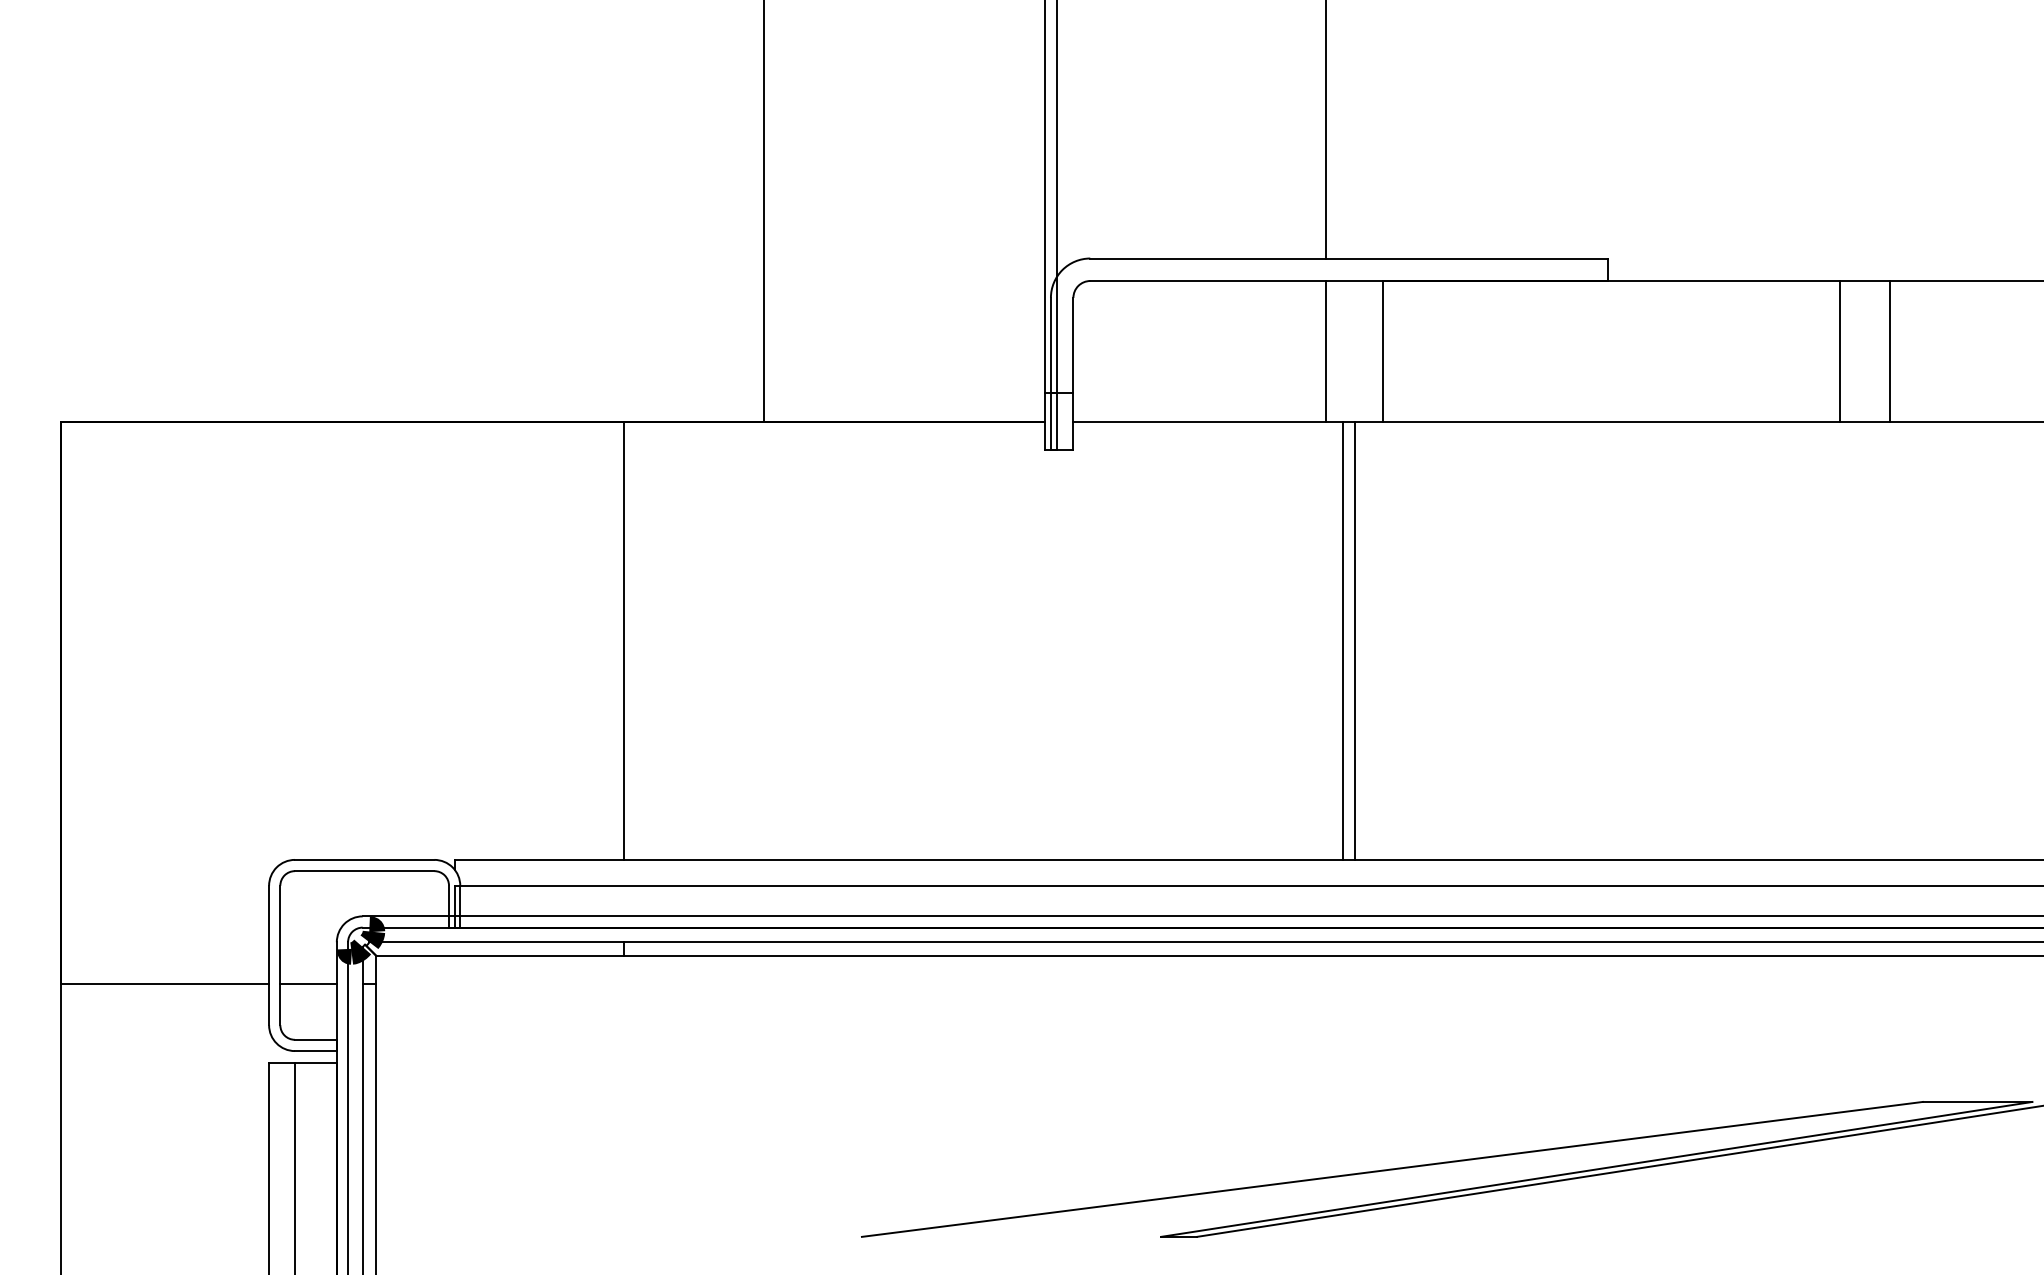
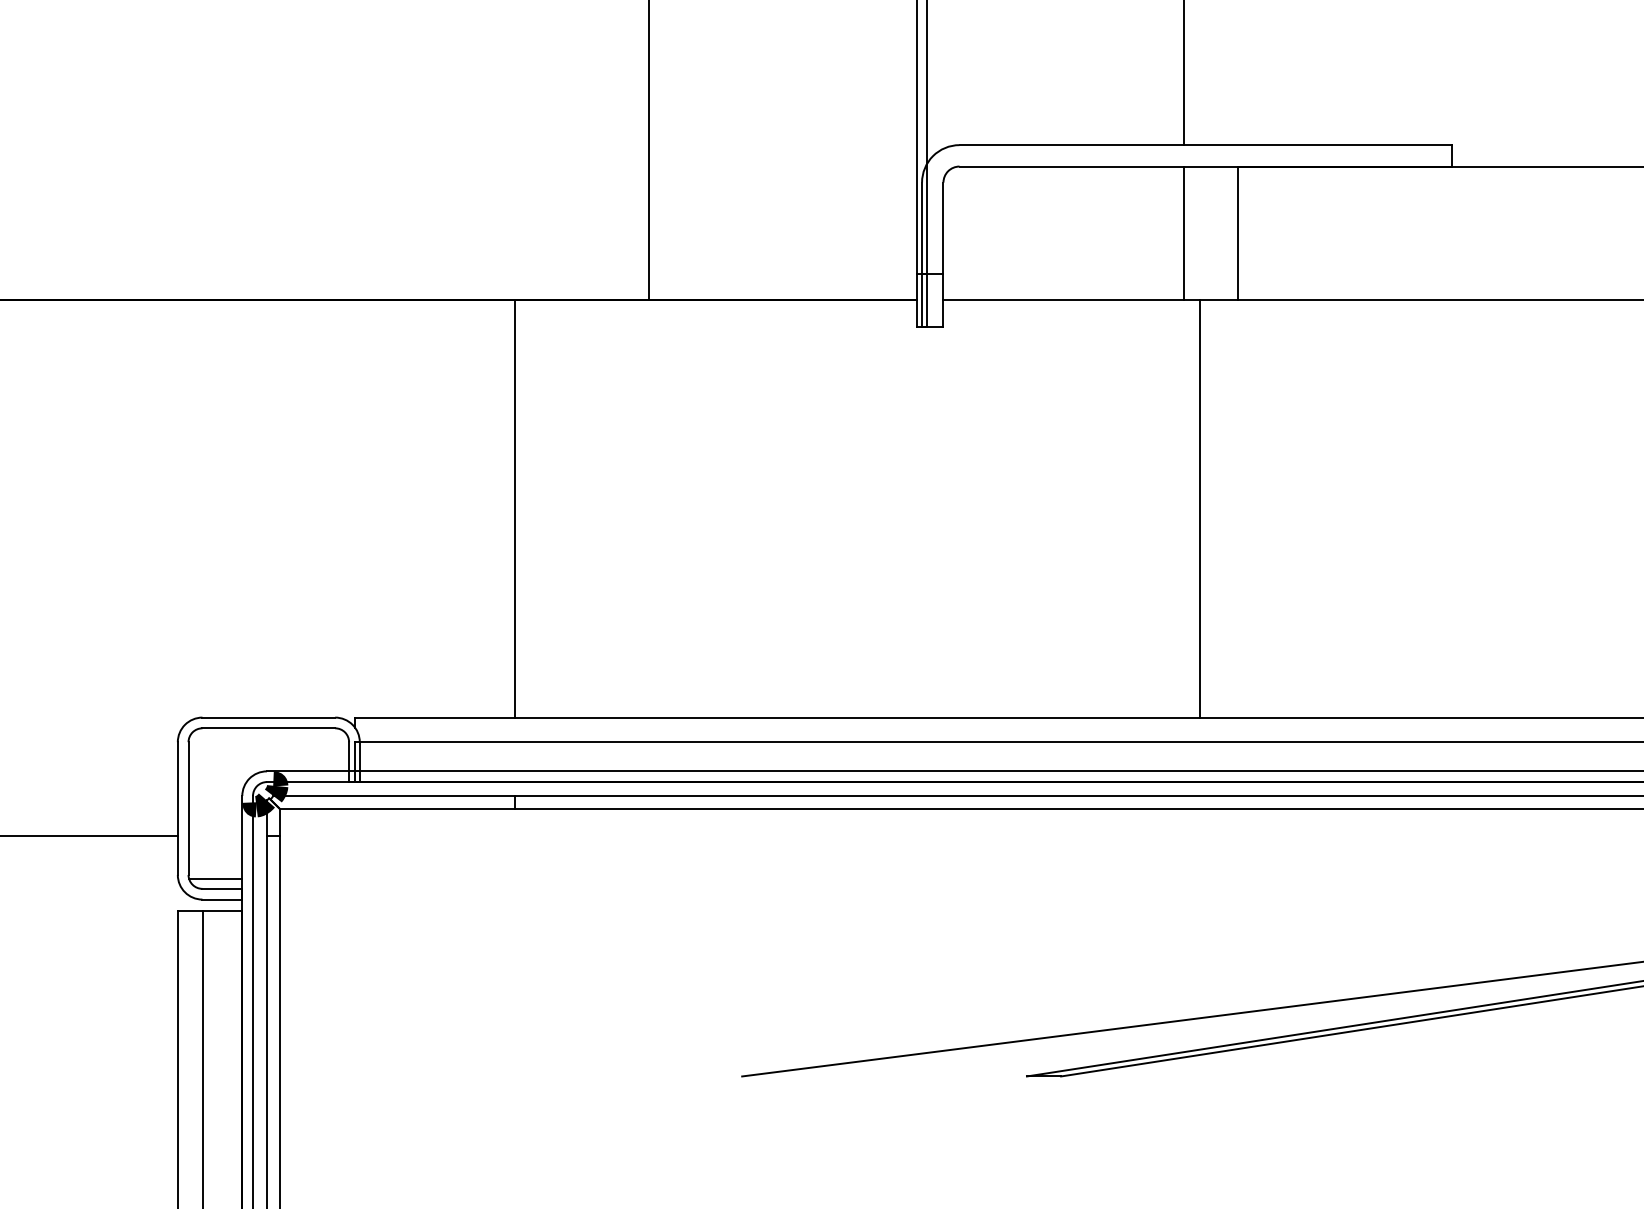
line: (1354, 640) -> (1211, 508), removed
line: (308, 983) -> (215, 879), moved

